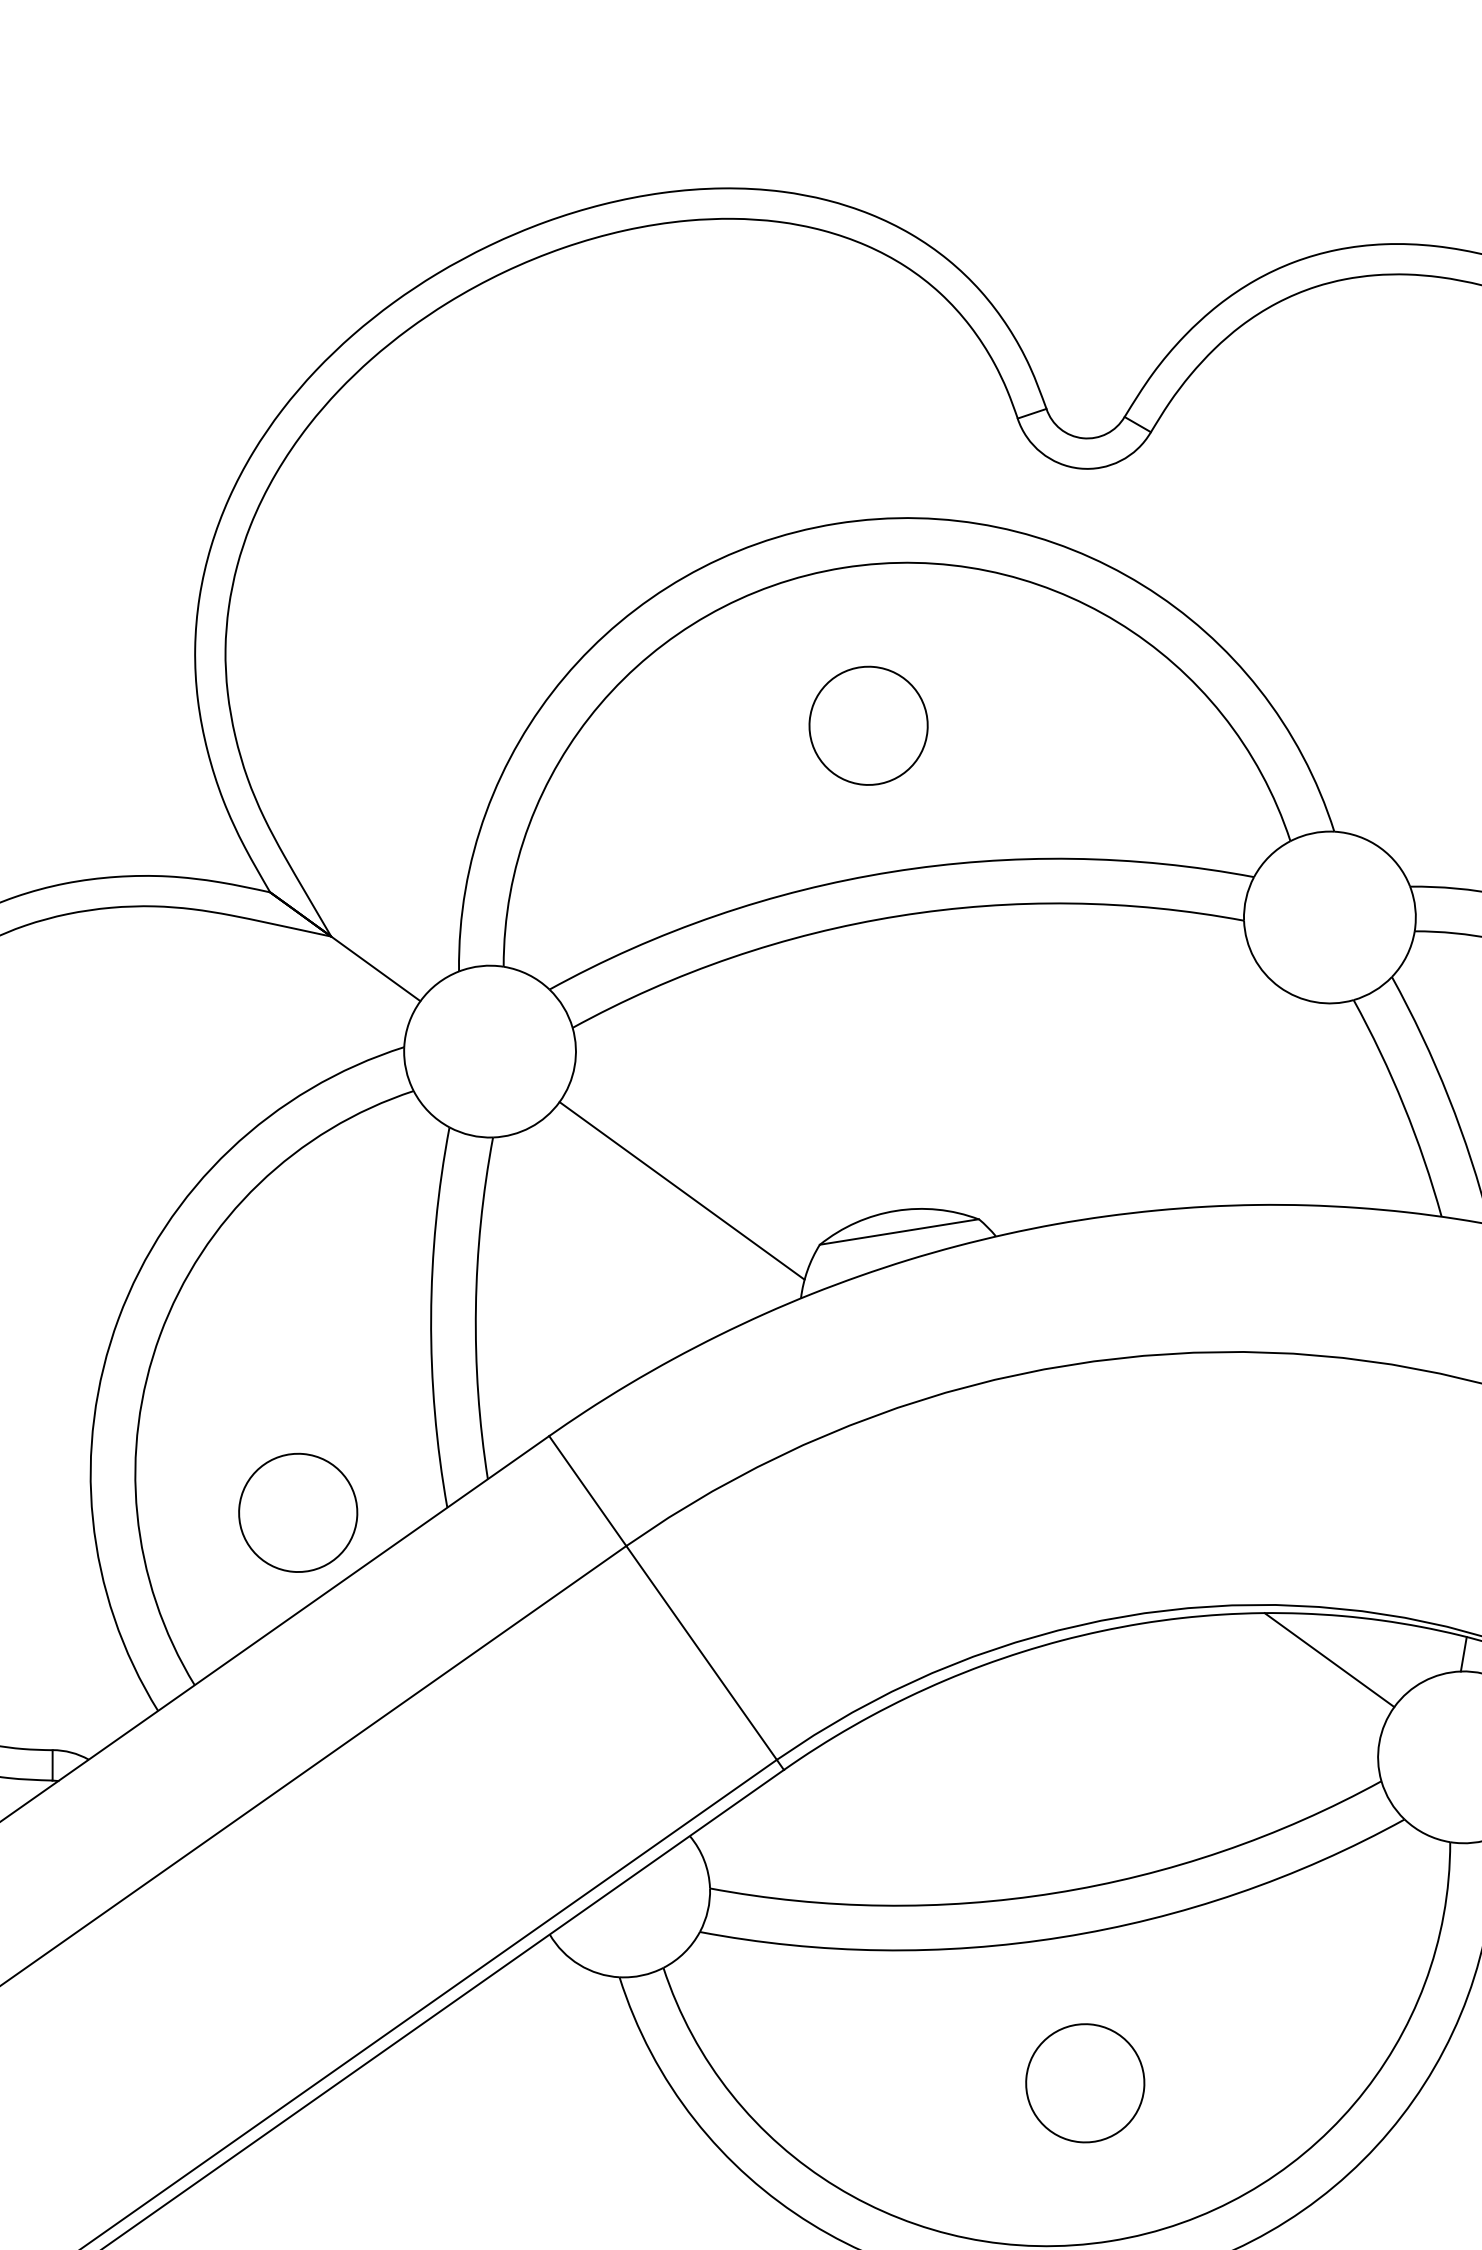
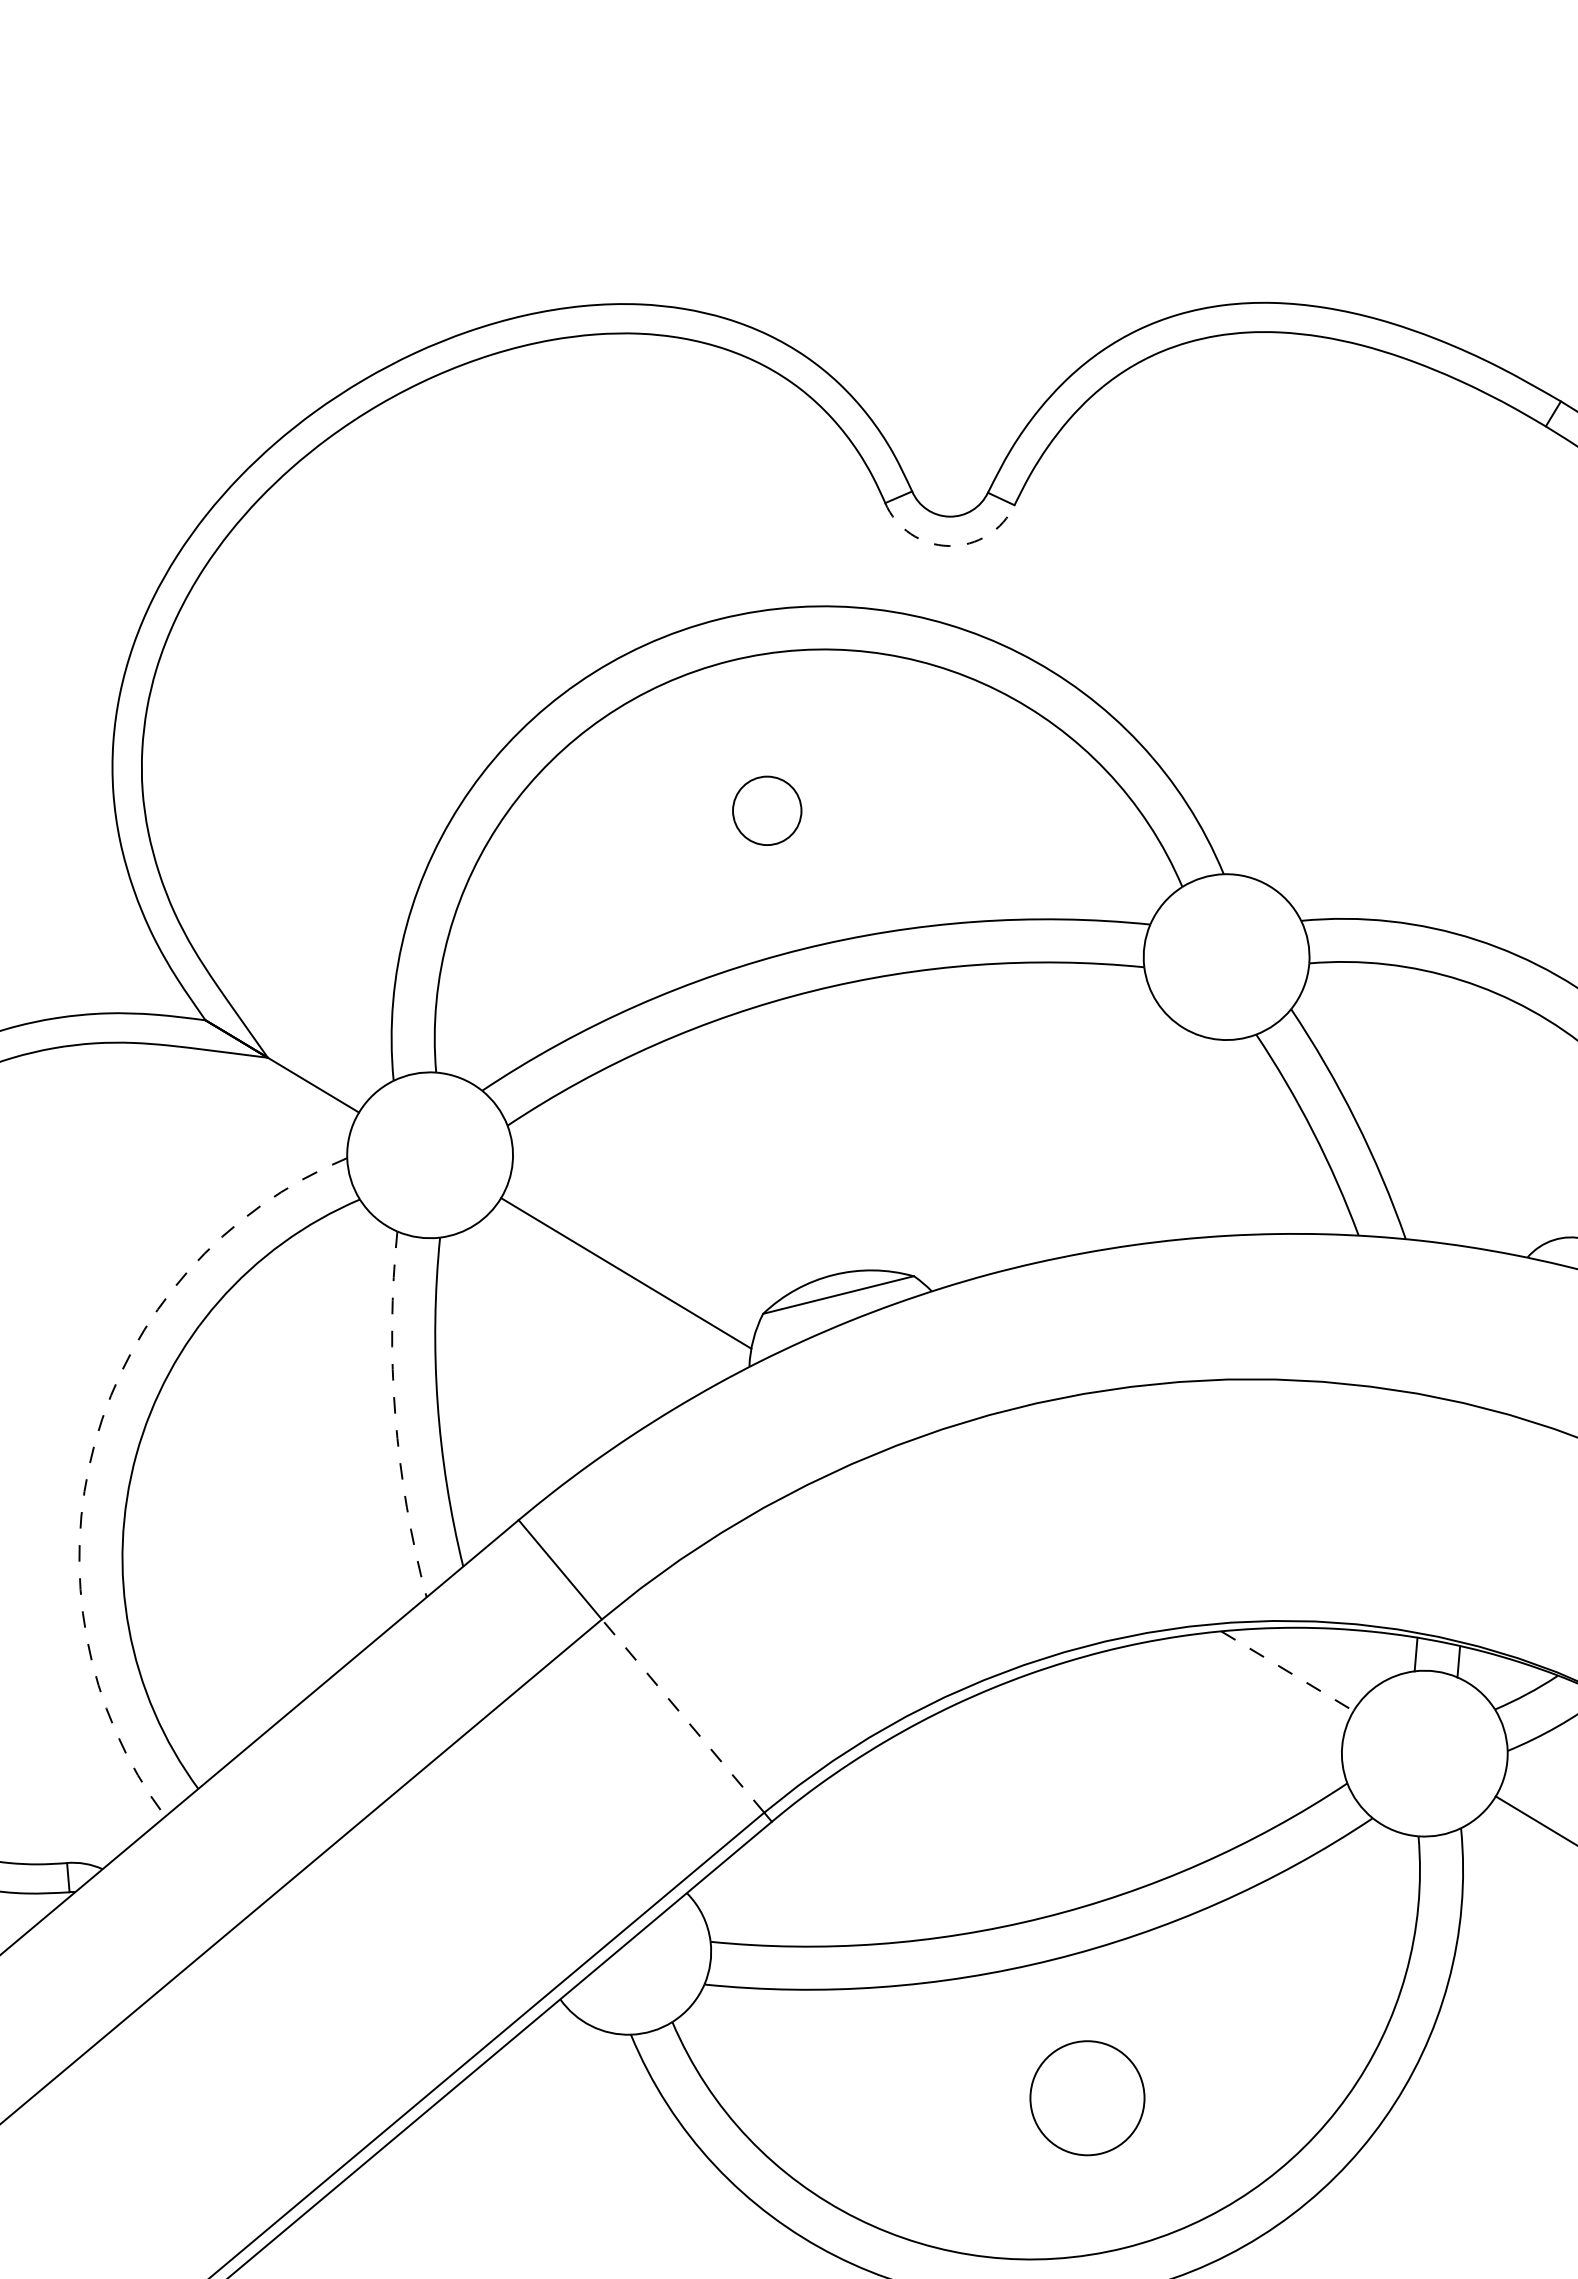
arc: (1080, 469) -> (949, 546), solid -> dashed
circle: (868, 725) -> (767, 810), size x0.6
arc: (431, 1317) -> (395, 1415), solid -> dashed
arc: (118, 1318) -> (94, 1442), solid -> dashed
circle: (298, 1512) -> (283, 1614), removed
line: (701, 1652) -> (682, 1715), solid -> dashed
line: (1329, 1660) -> (1287, 1671), solid -> dashed

